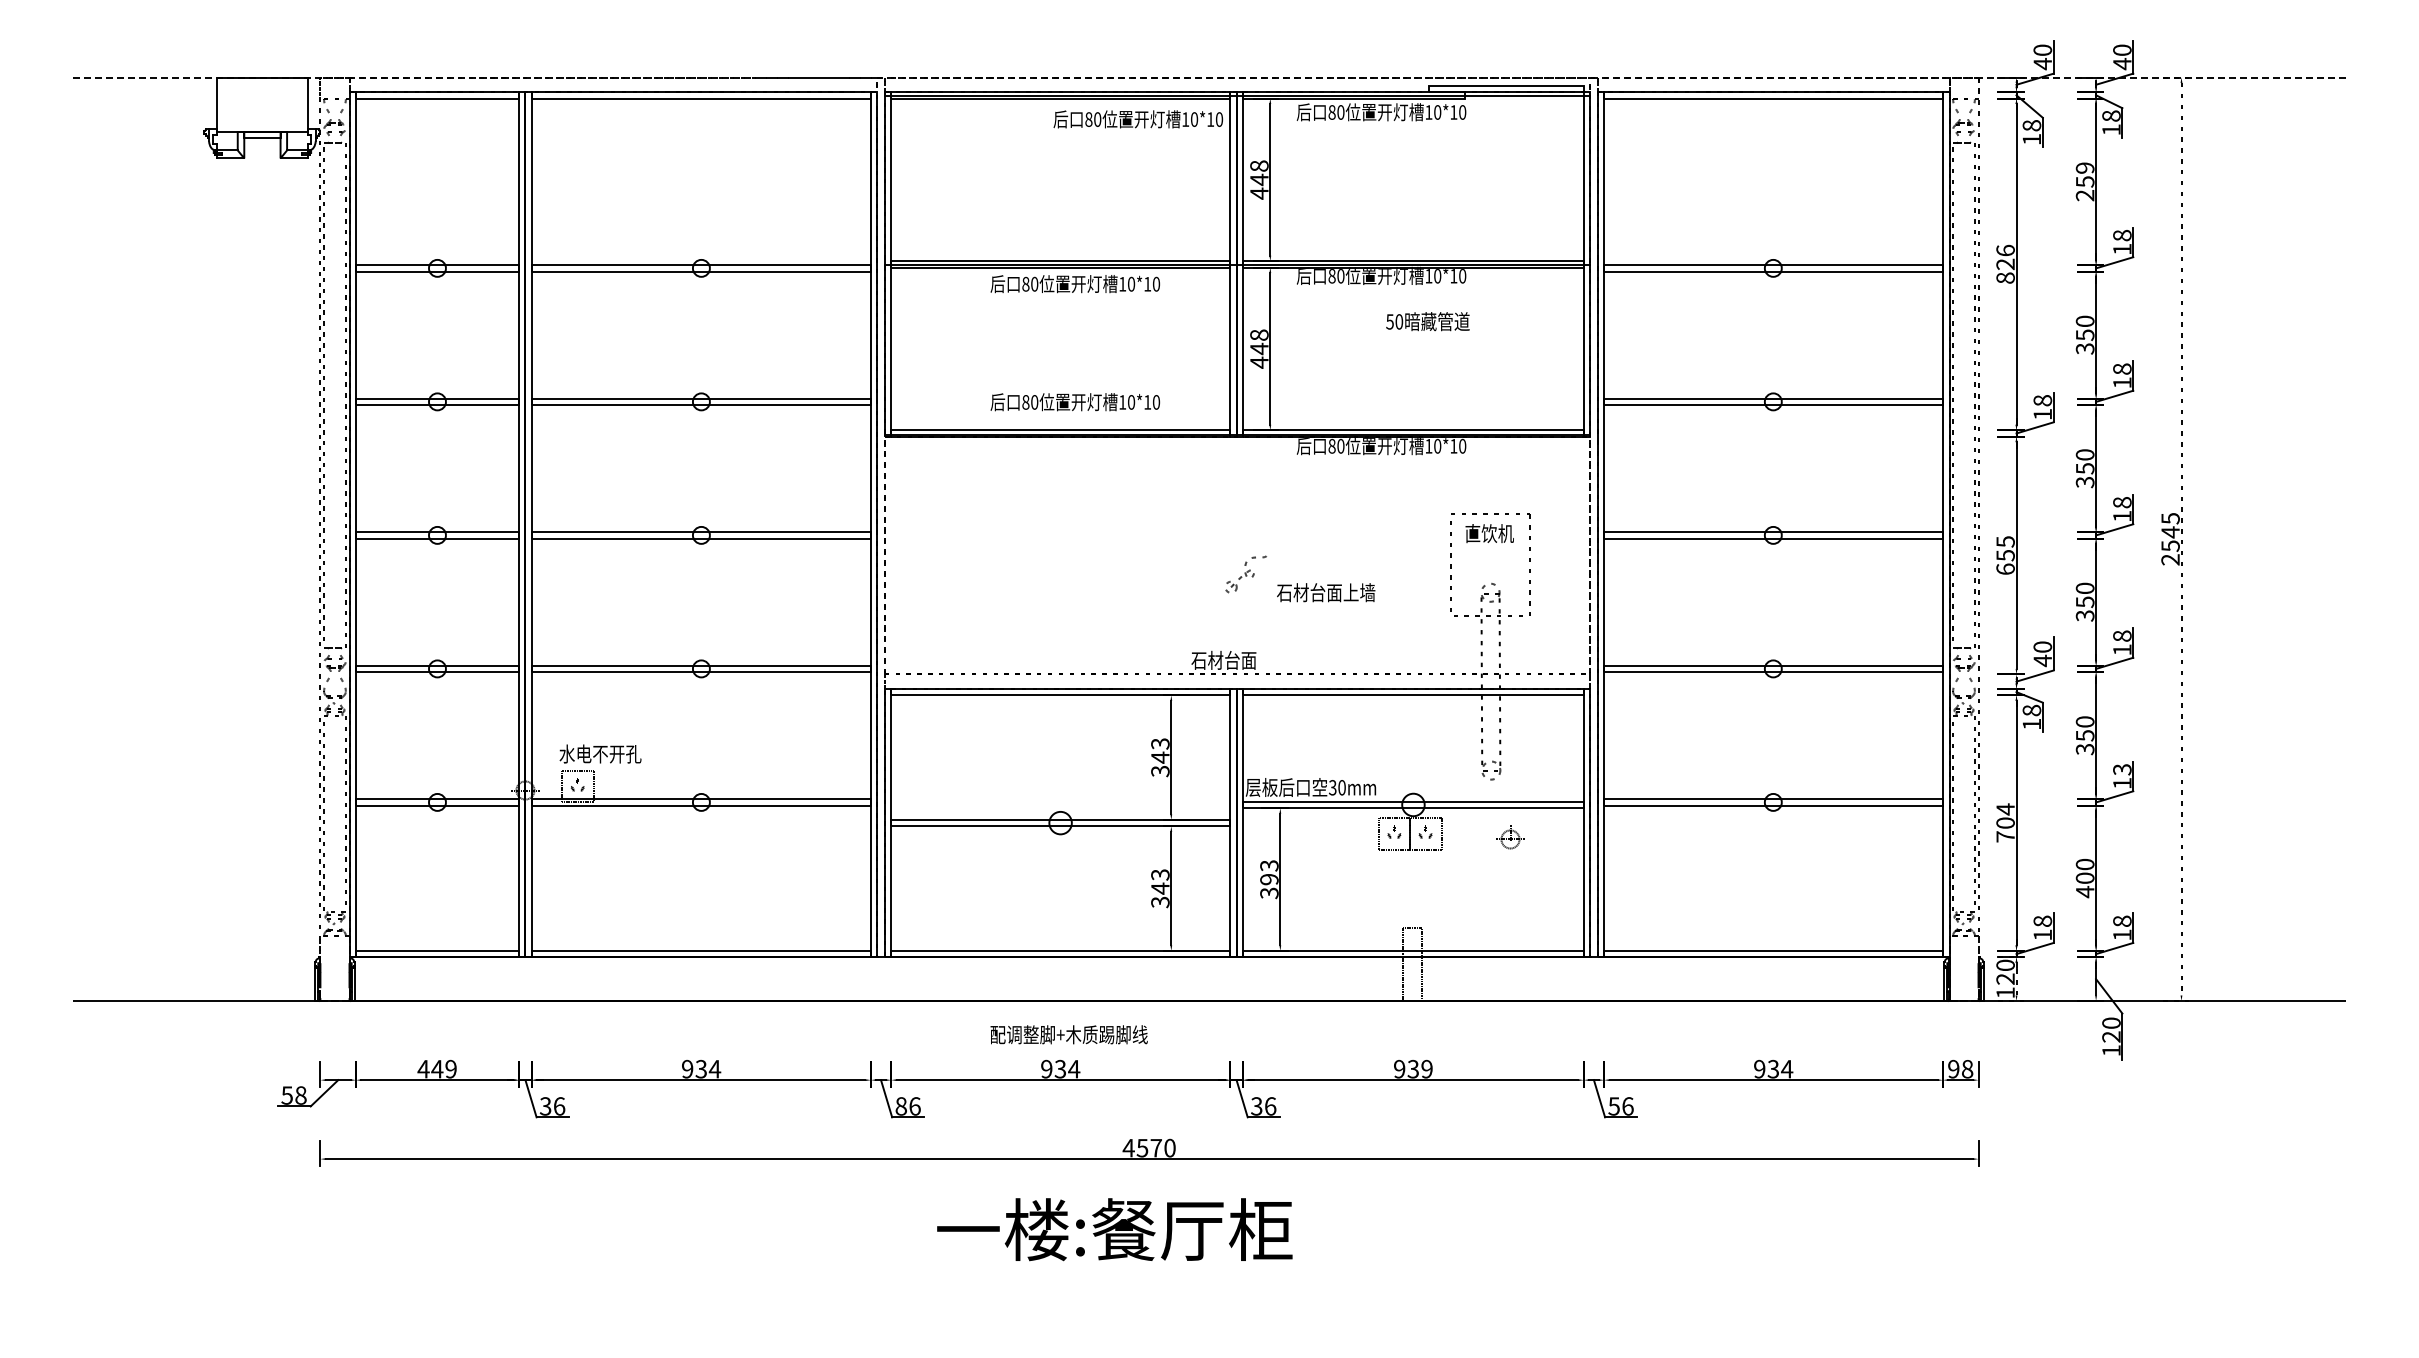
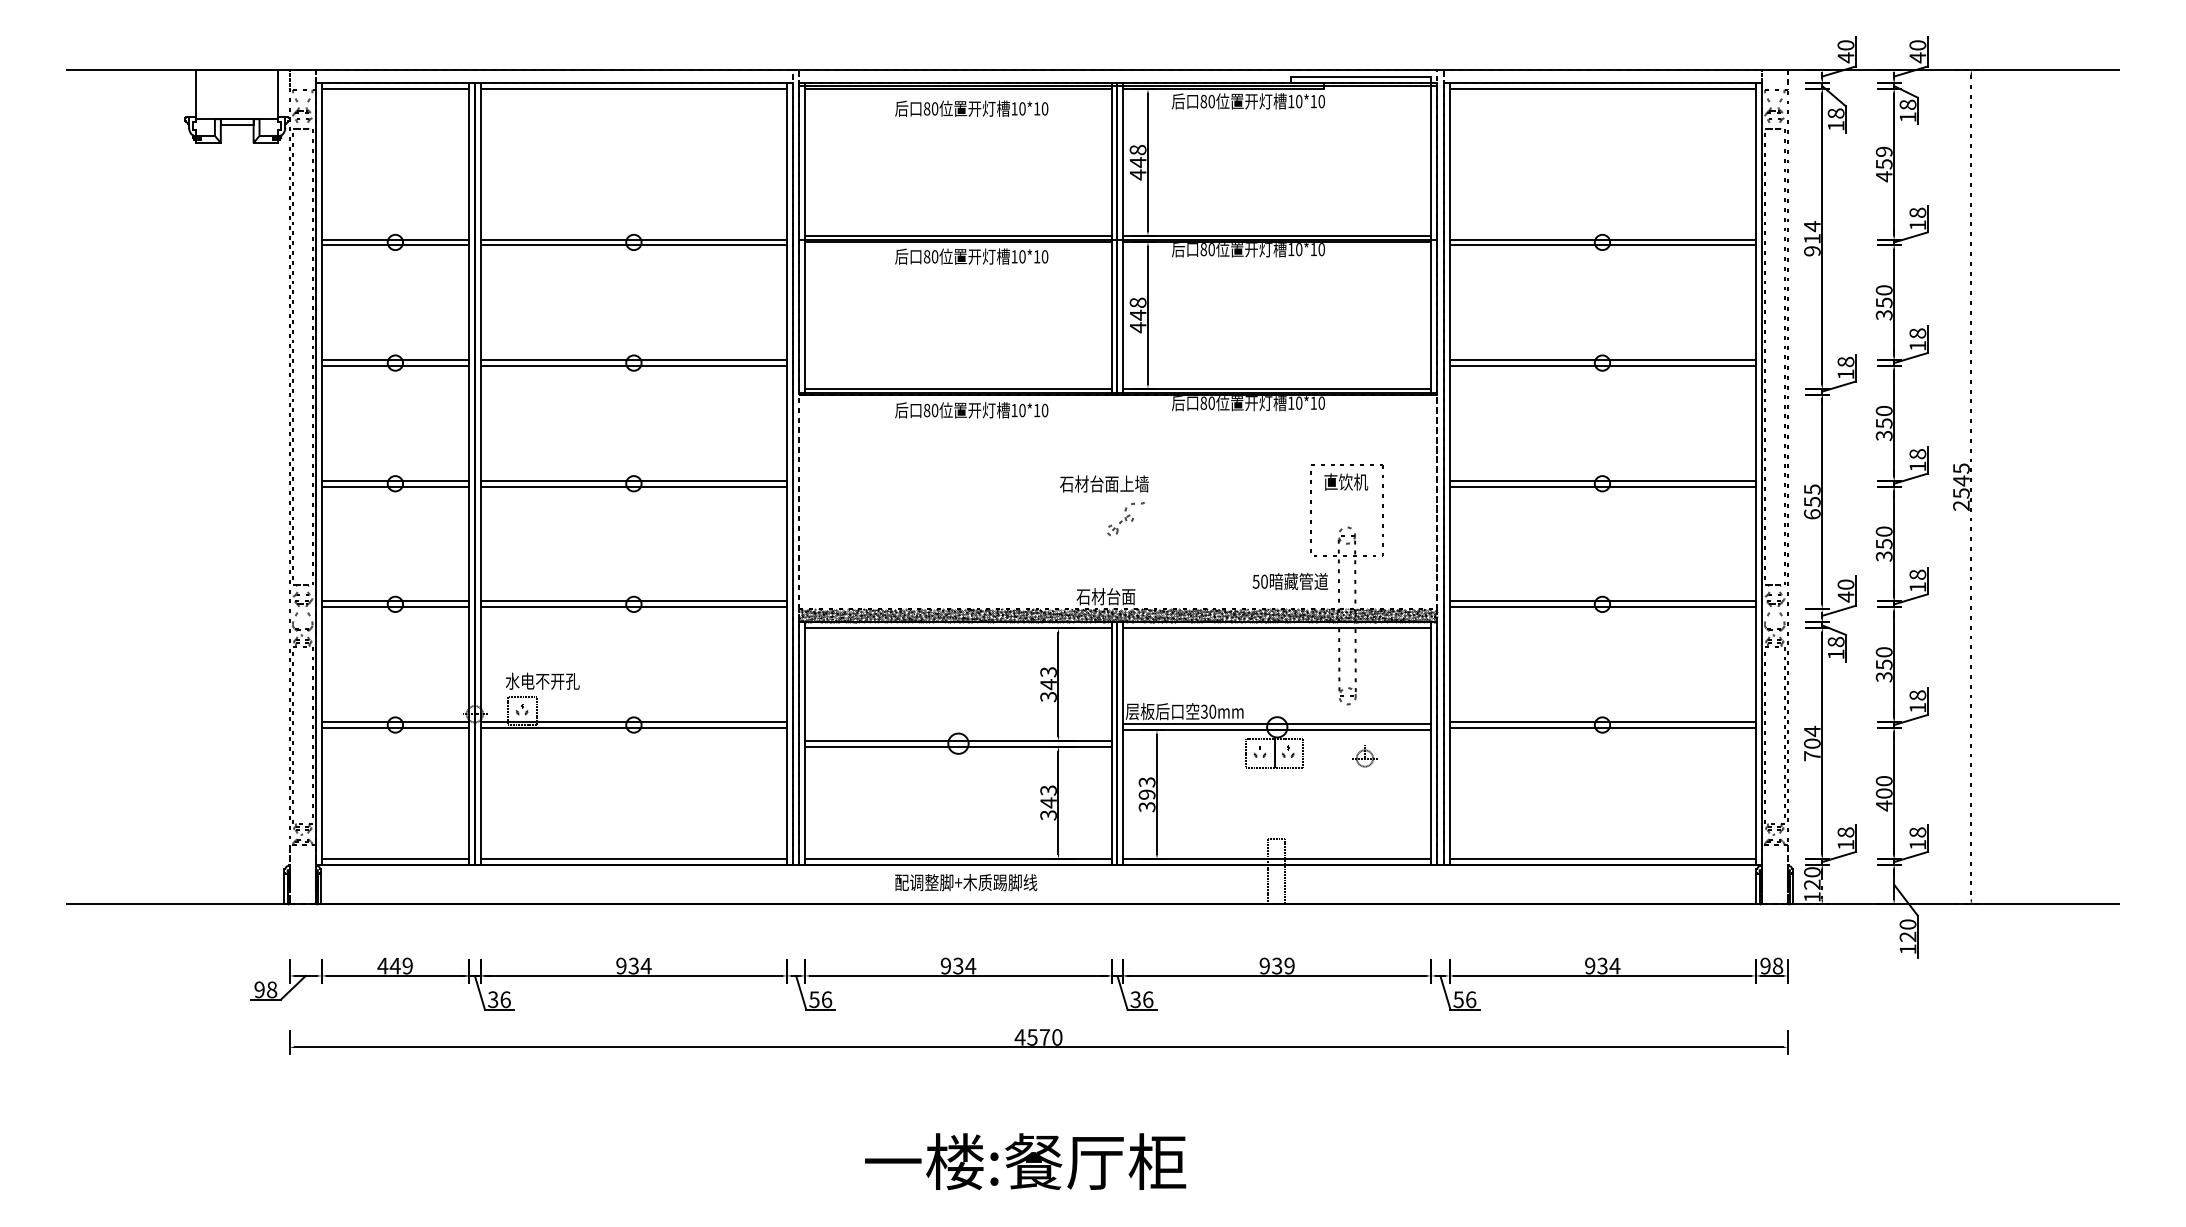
line: (1209, 77) -> (1093, 69), dashed -> solid
text: (1138, 119) -> (971, 108), moved
text: (2084, 195) -> (1883, 176), 259 -> 459
text: (2005, 263) -> (1812, 238), 826 -> 914
text: (1427, 321) -> (1289, 581), moved
text: (1075, 402) -> (971, 410), moved
text: (1326, 592) -> (1104, 483), moved
hatch: (1237, 681) -> (1118, 615), added
text: (2122, 769) -> (1917, 695), 13 -> 18
text: (1068, 1034) -> (965, 882), moved
text: (286, 1095) -> (258, 989), 58 -> 98
text: (900, 1106) -> (813, 999), 86 -> 56
text: (1114, 1229) -> (1025, 1161), moved

